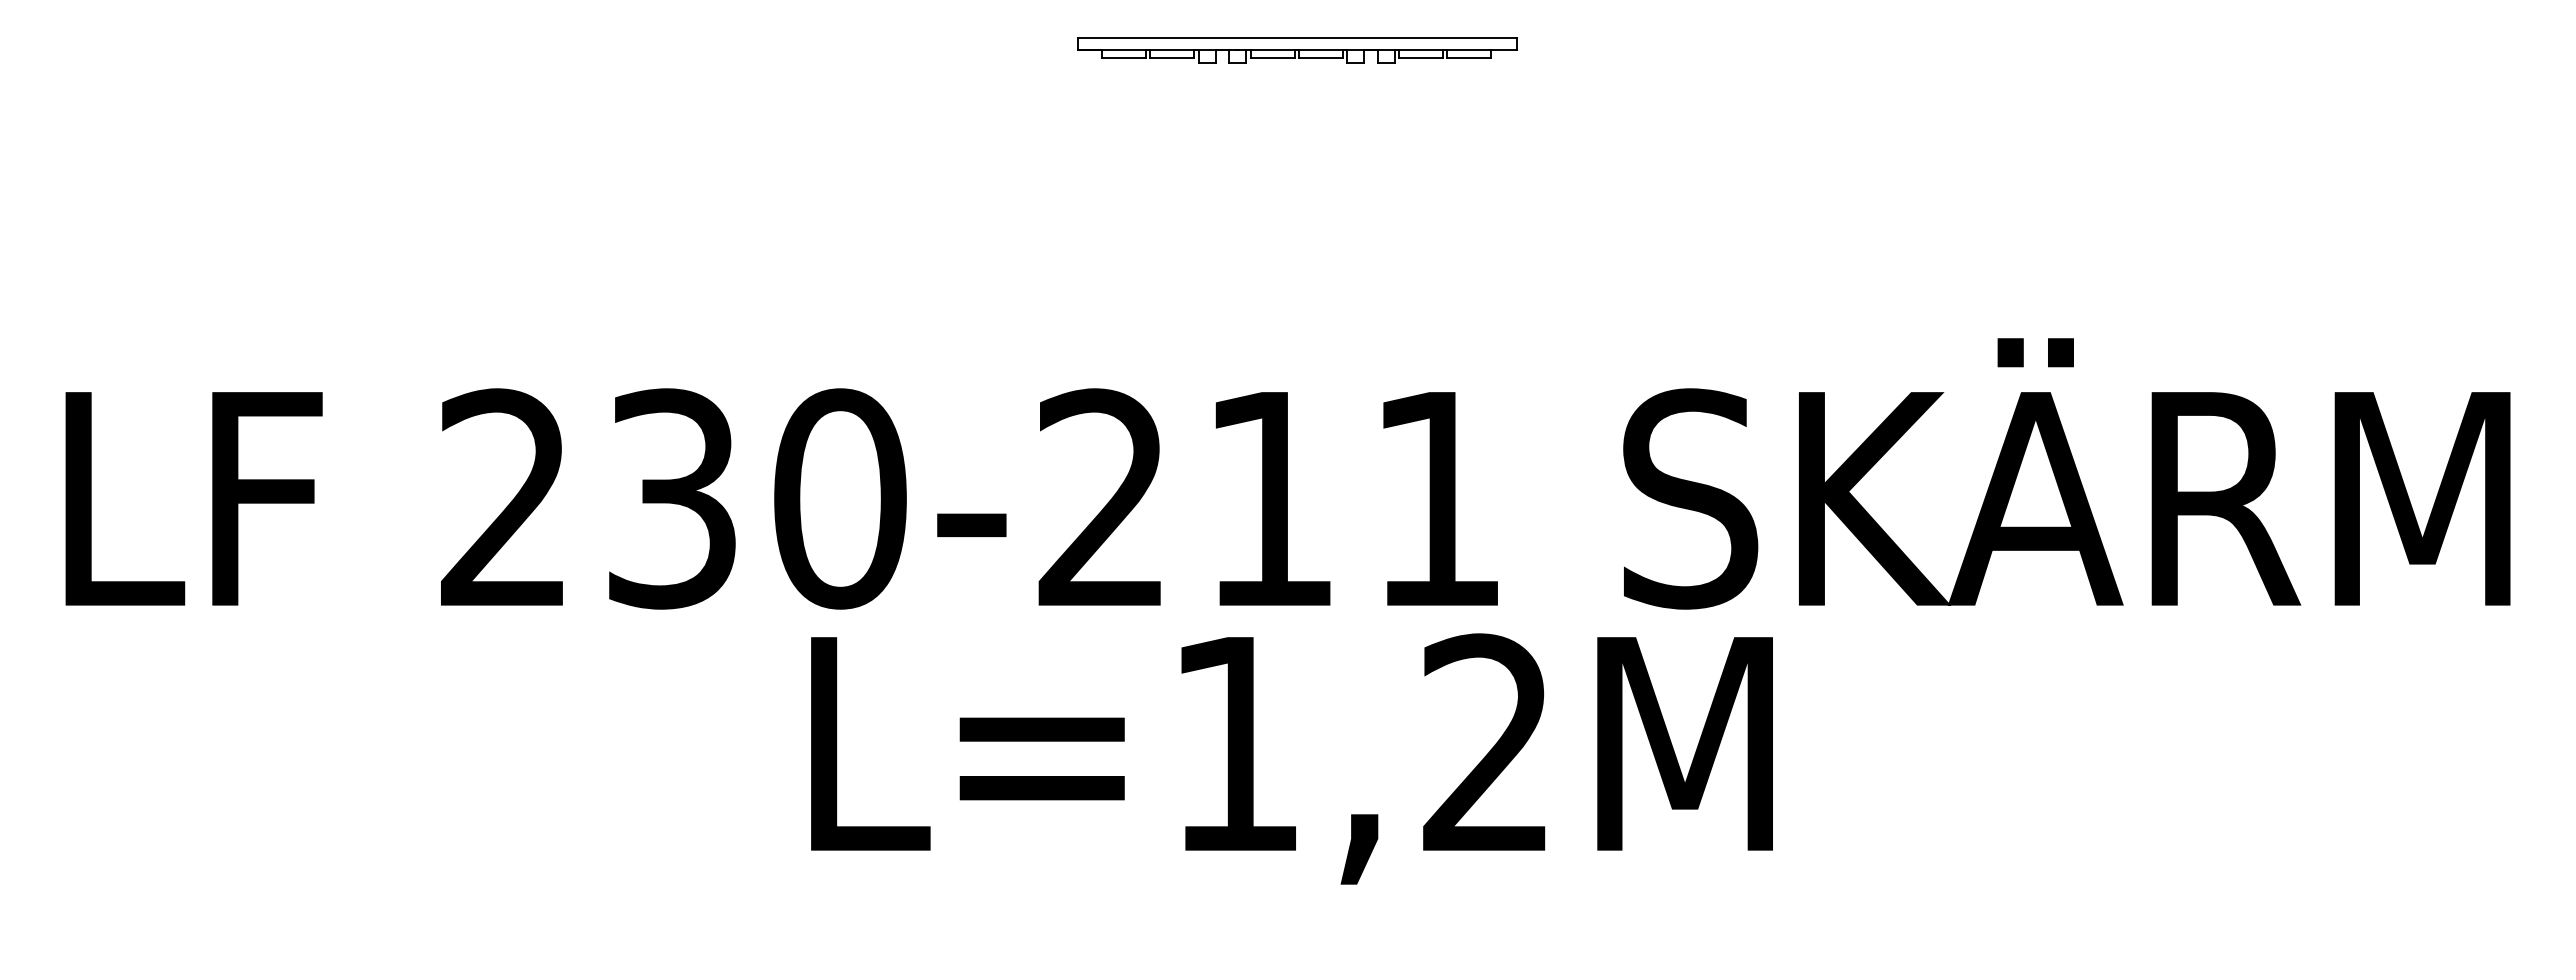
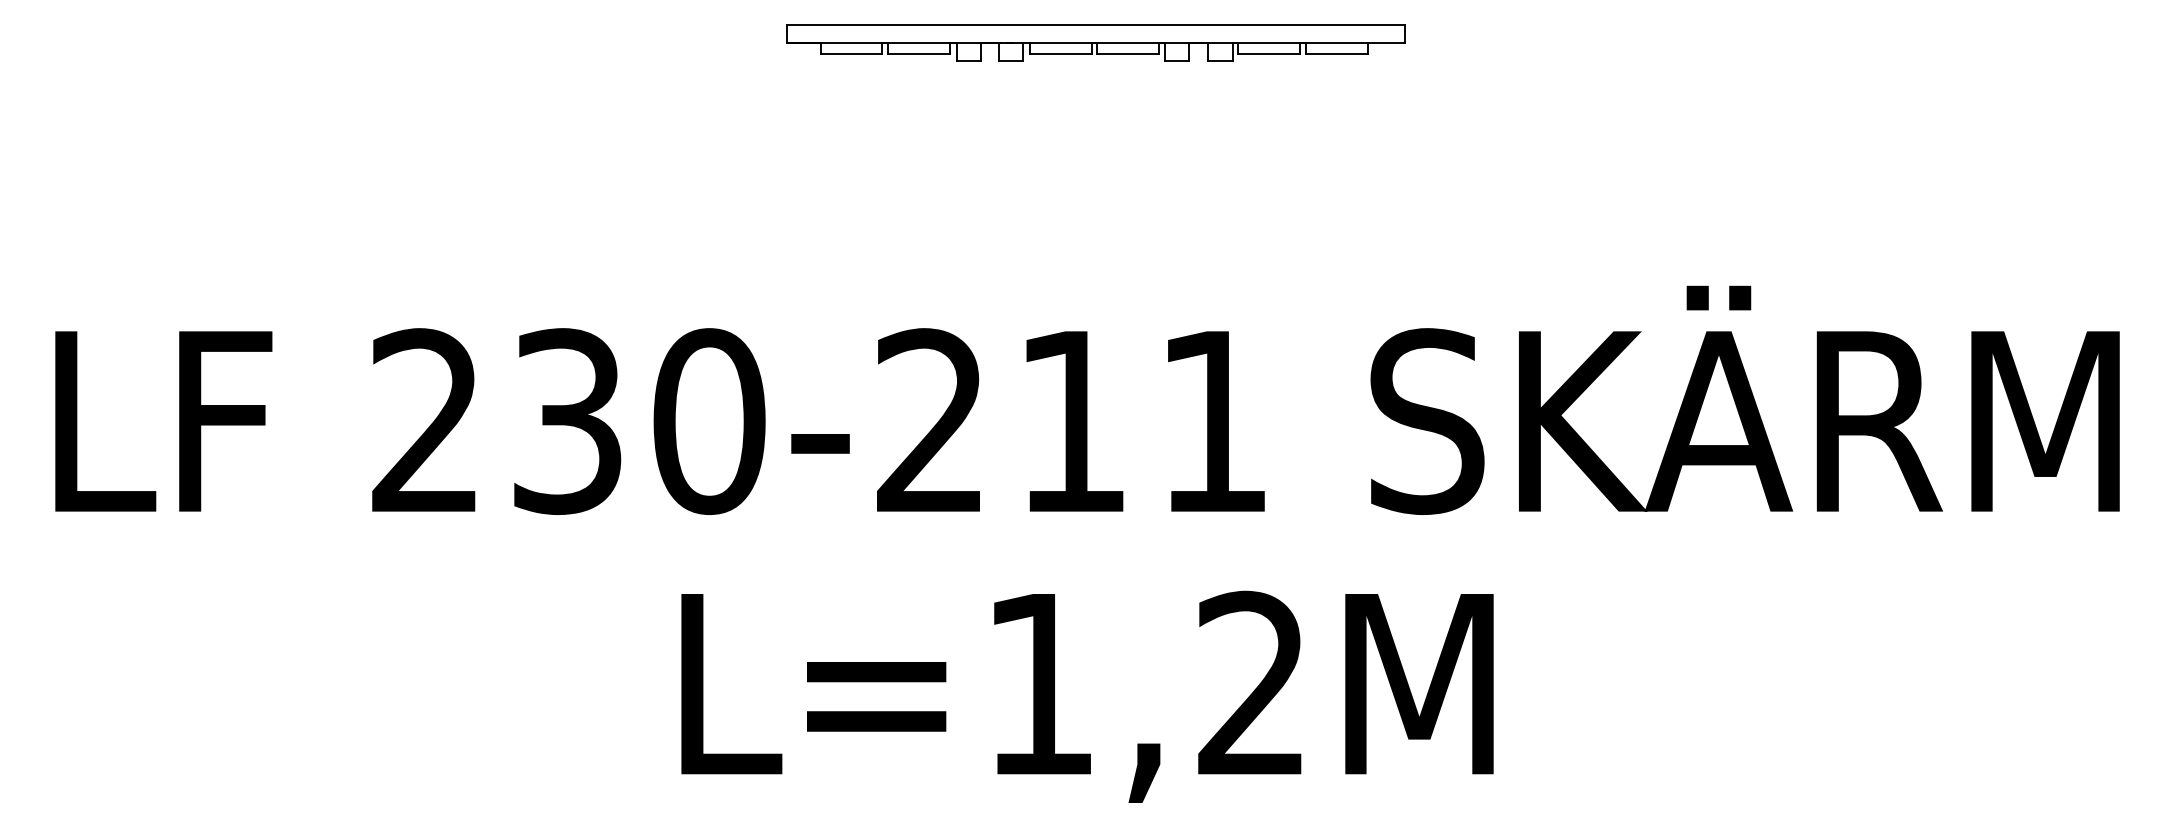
part: (1297, 49) -> (1095, 42), size x1.67
text: (1291, 758) -> (1087, 696), moved

